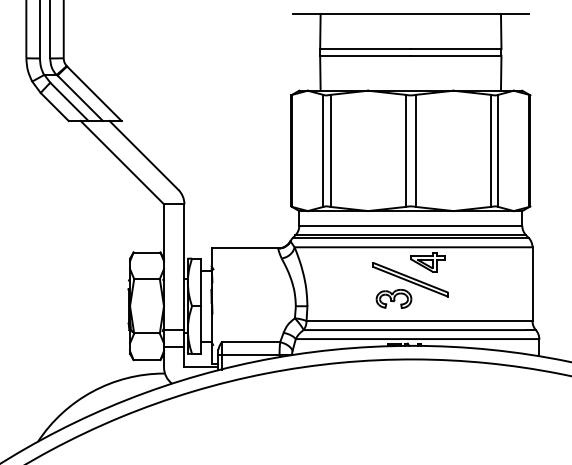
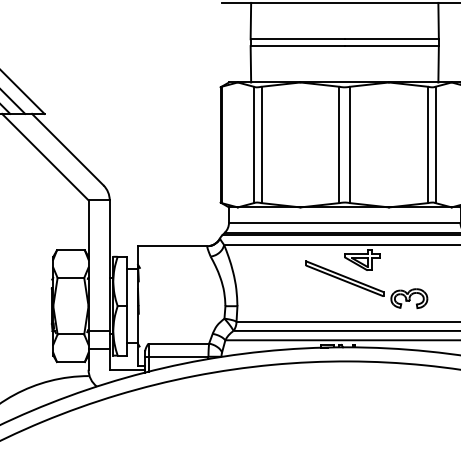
part: (393, 299) -> (408, 299), moved

